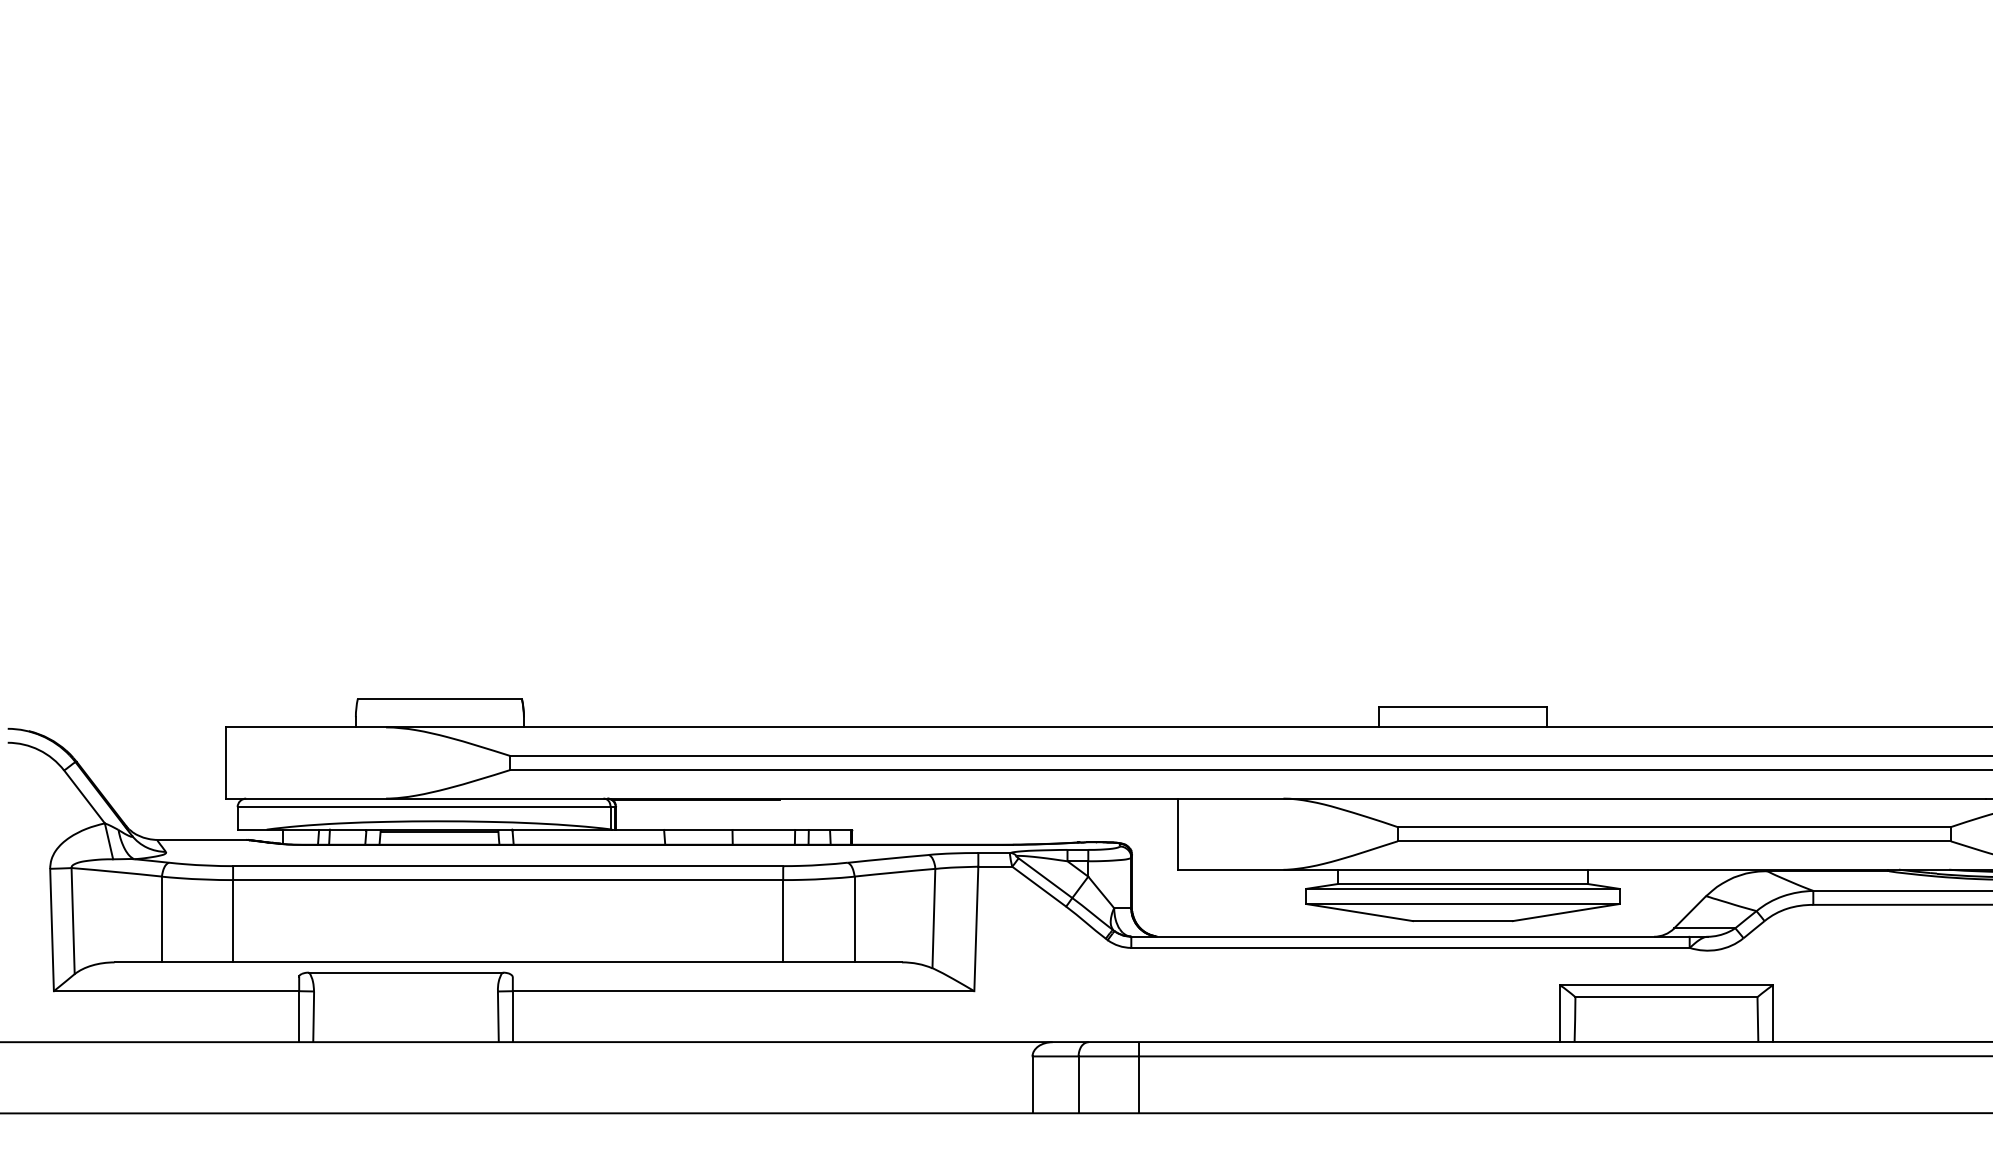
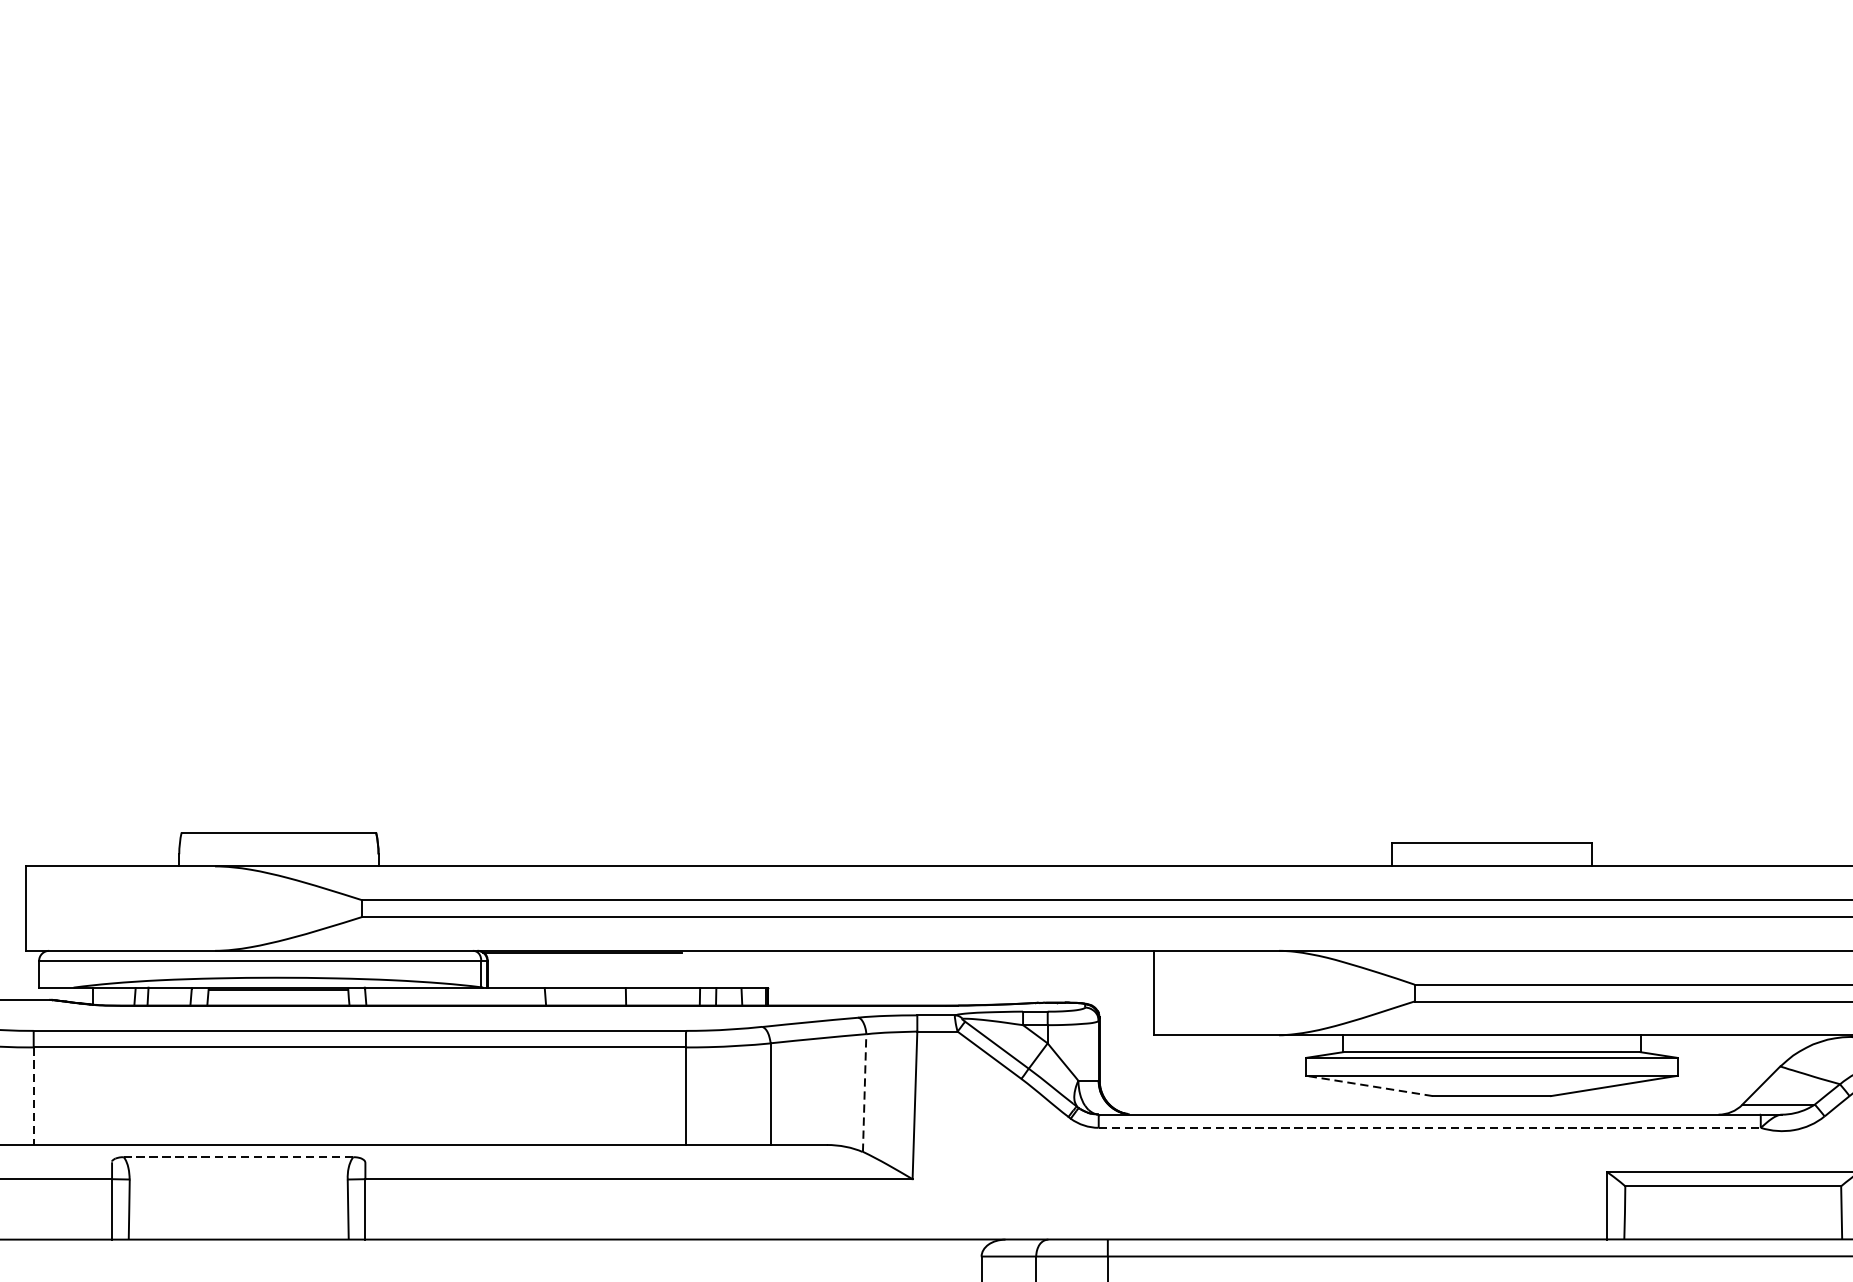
line: (1359, 912) -> (1369, 1085), solid -> dashed
line: (933, 918) -> (864, 1092), solid -> dashed
line: (233, 921) -> (34, 1096), solid -> dashed
line: (1411, 947) -> (1430, 1127), solid -> dashed
line: (405, 972) -> (238, 1157), solid -> dashed

